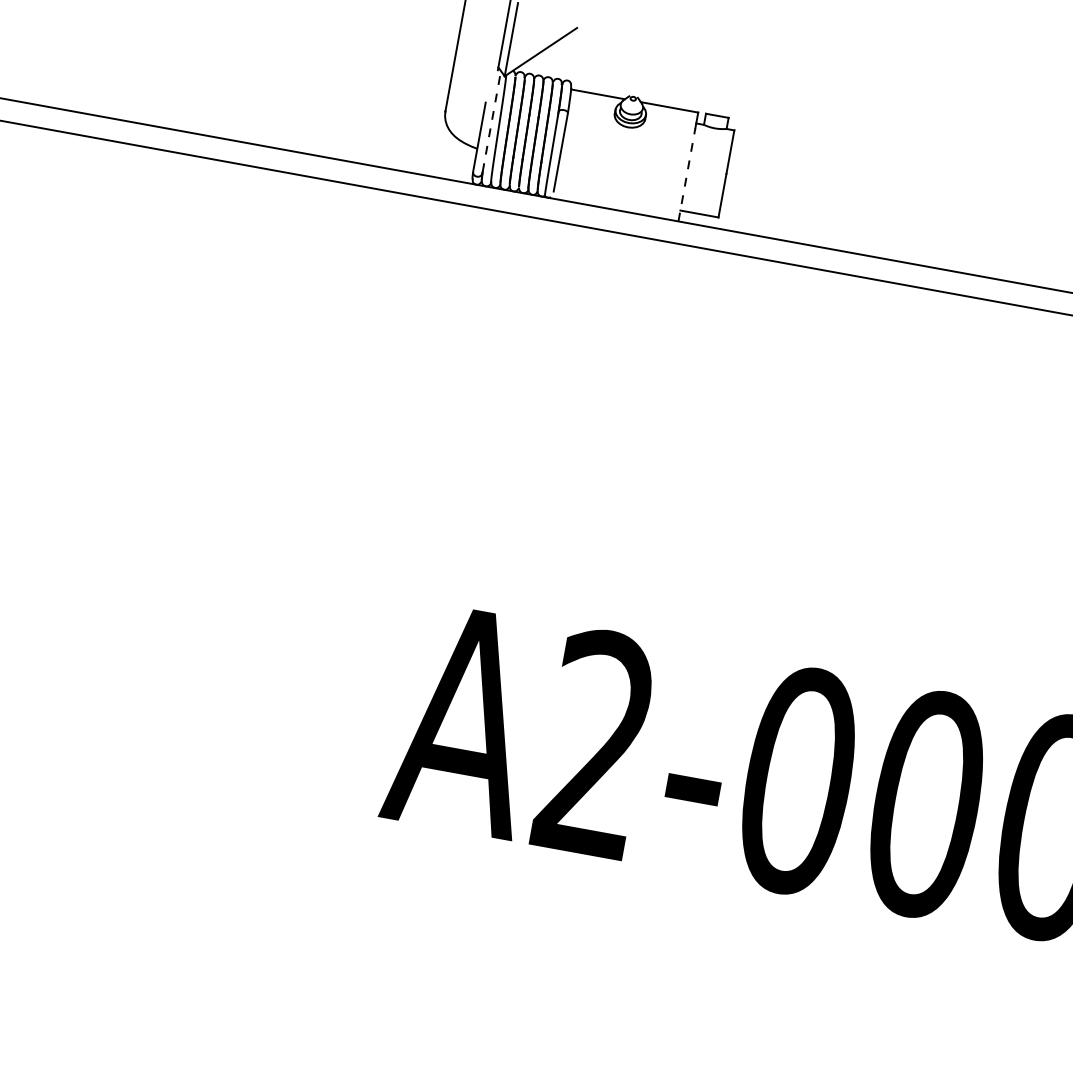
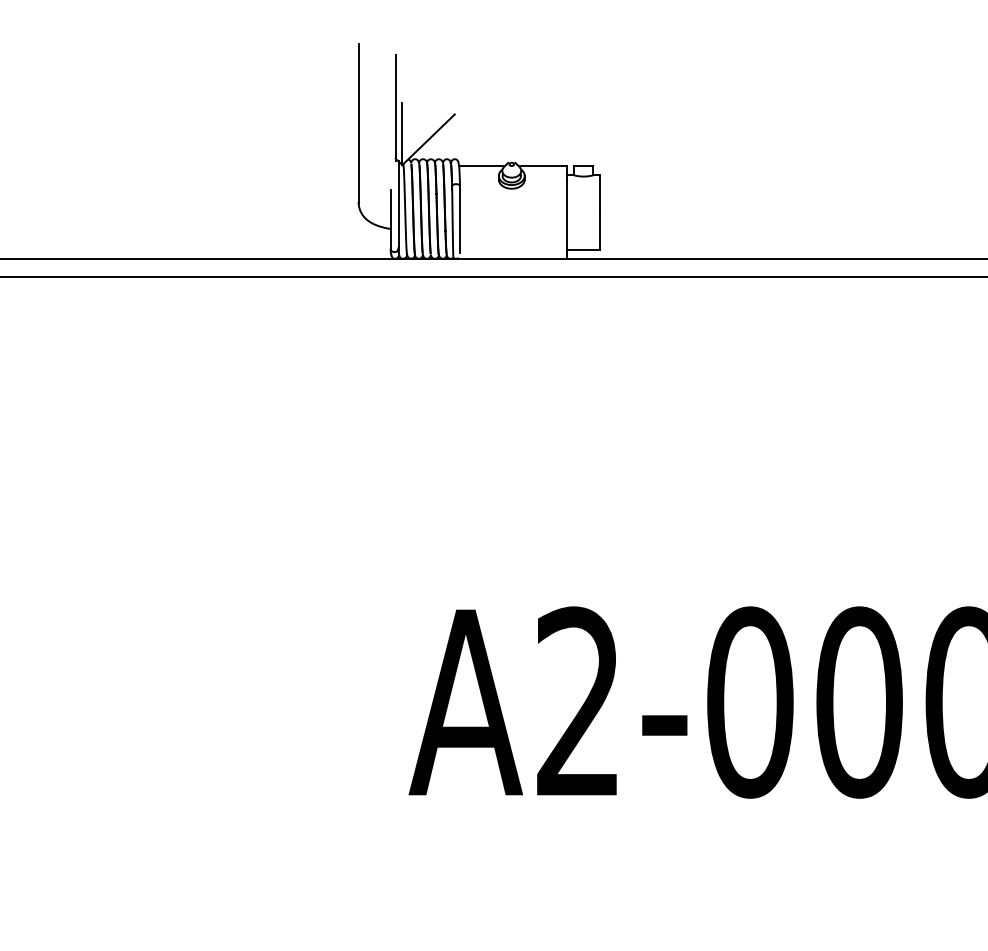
line: (492, 120) -> (398, 203), dashed -> solid
line: (686, 175) -> (567, 219), dashed -> solid

